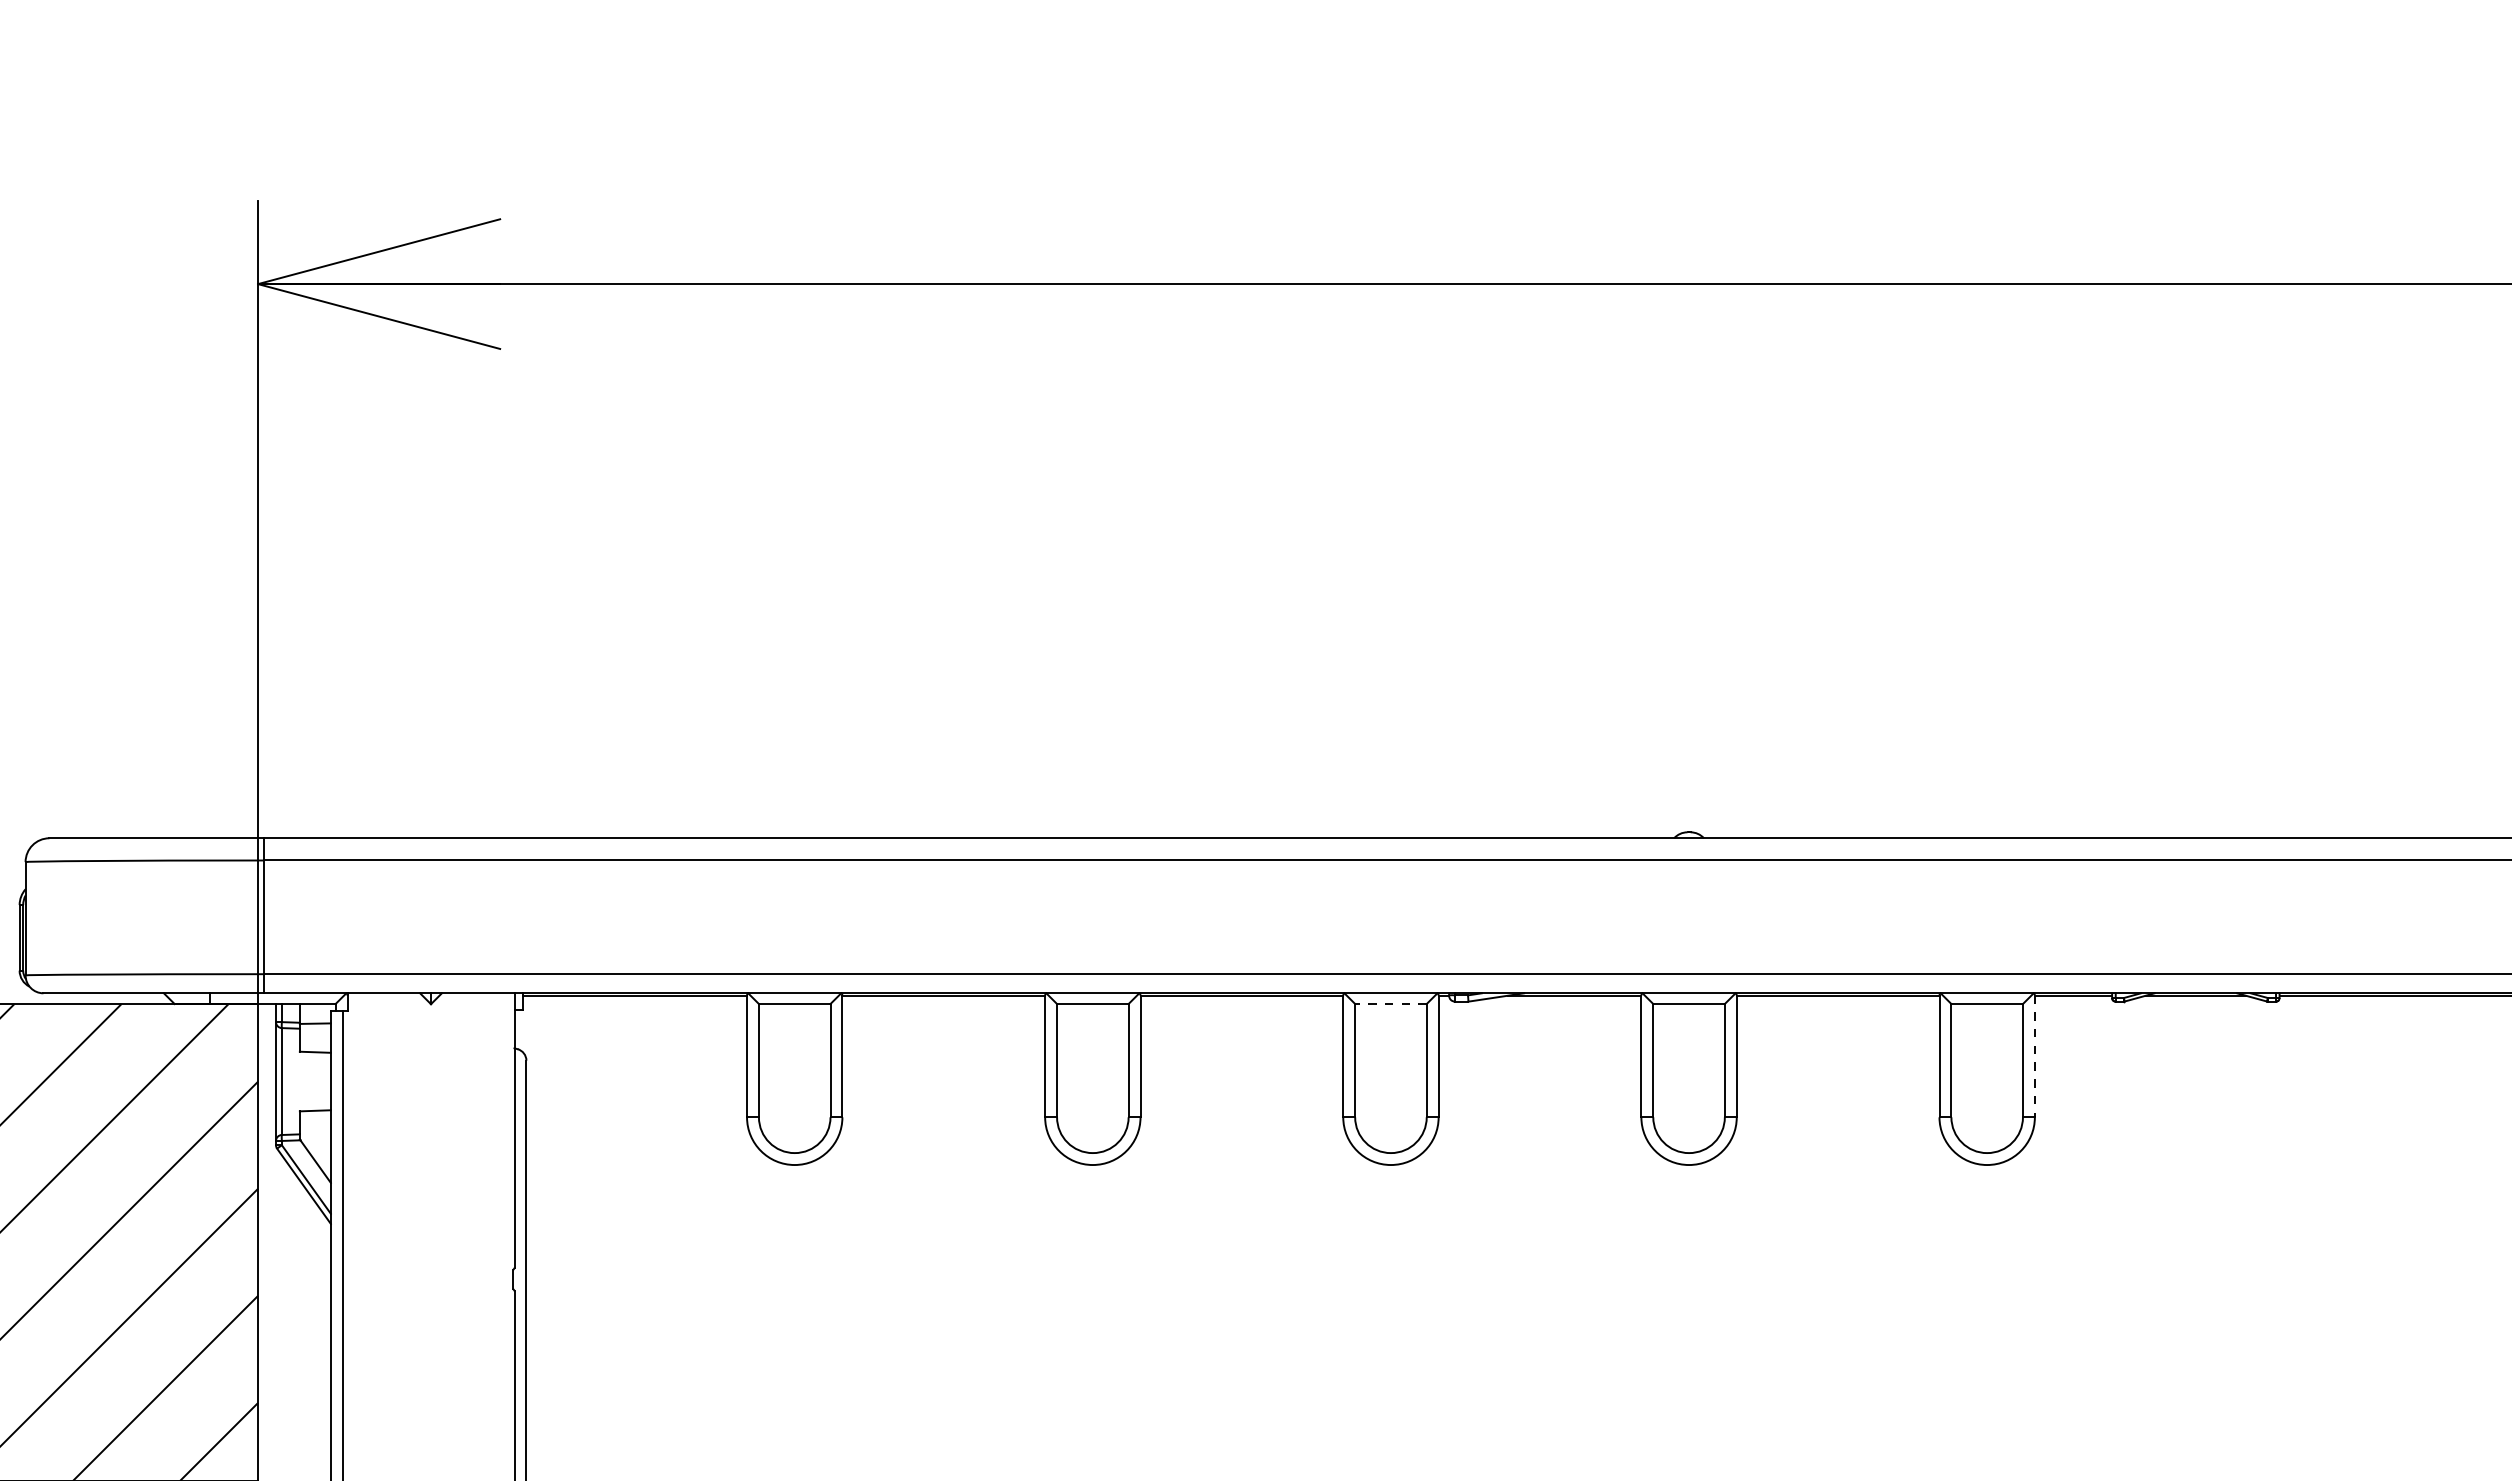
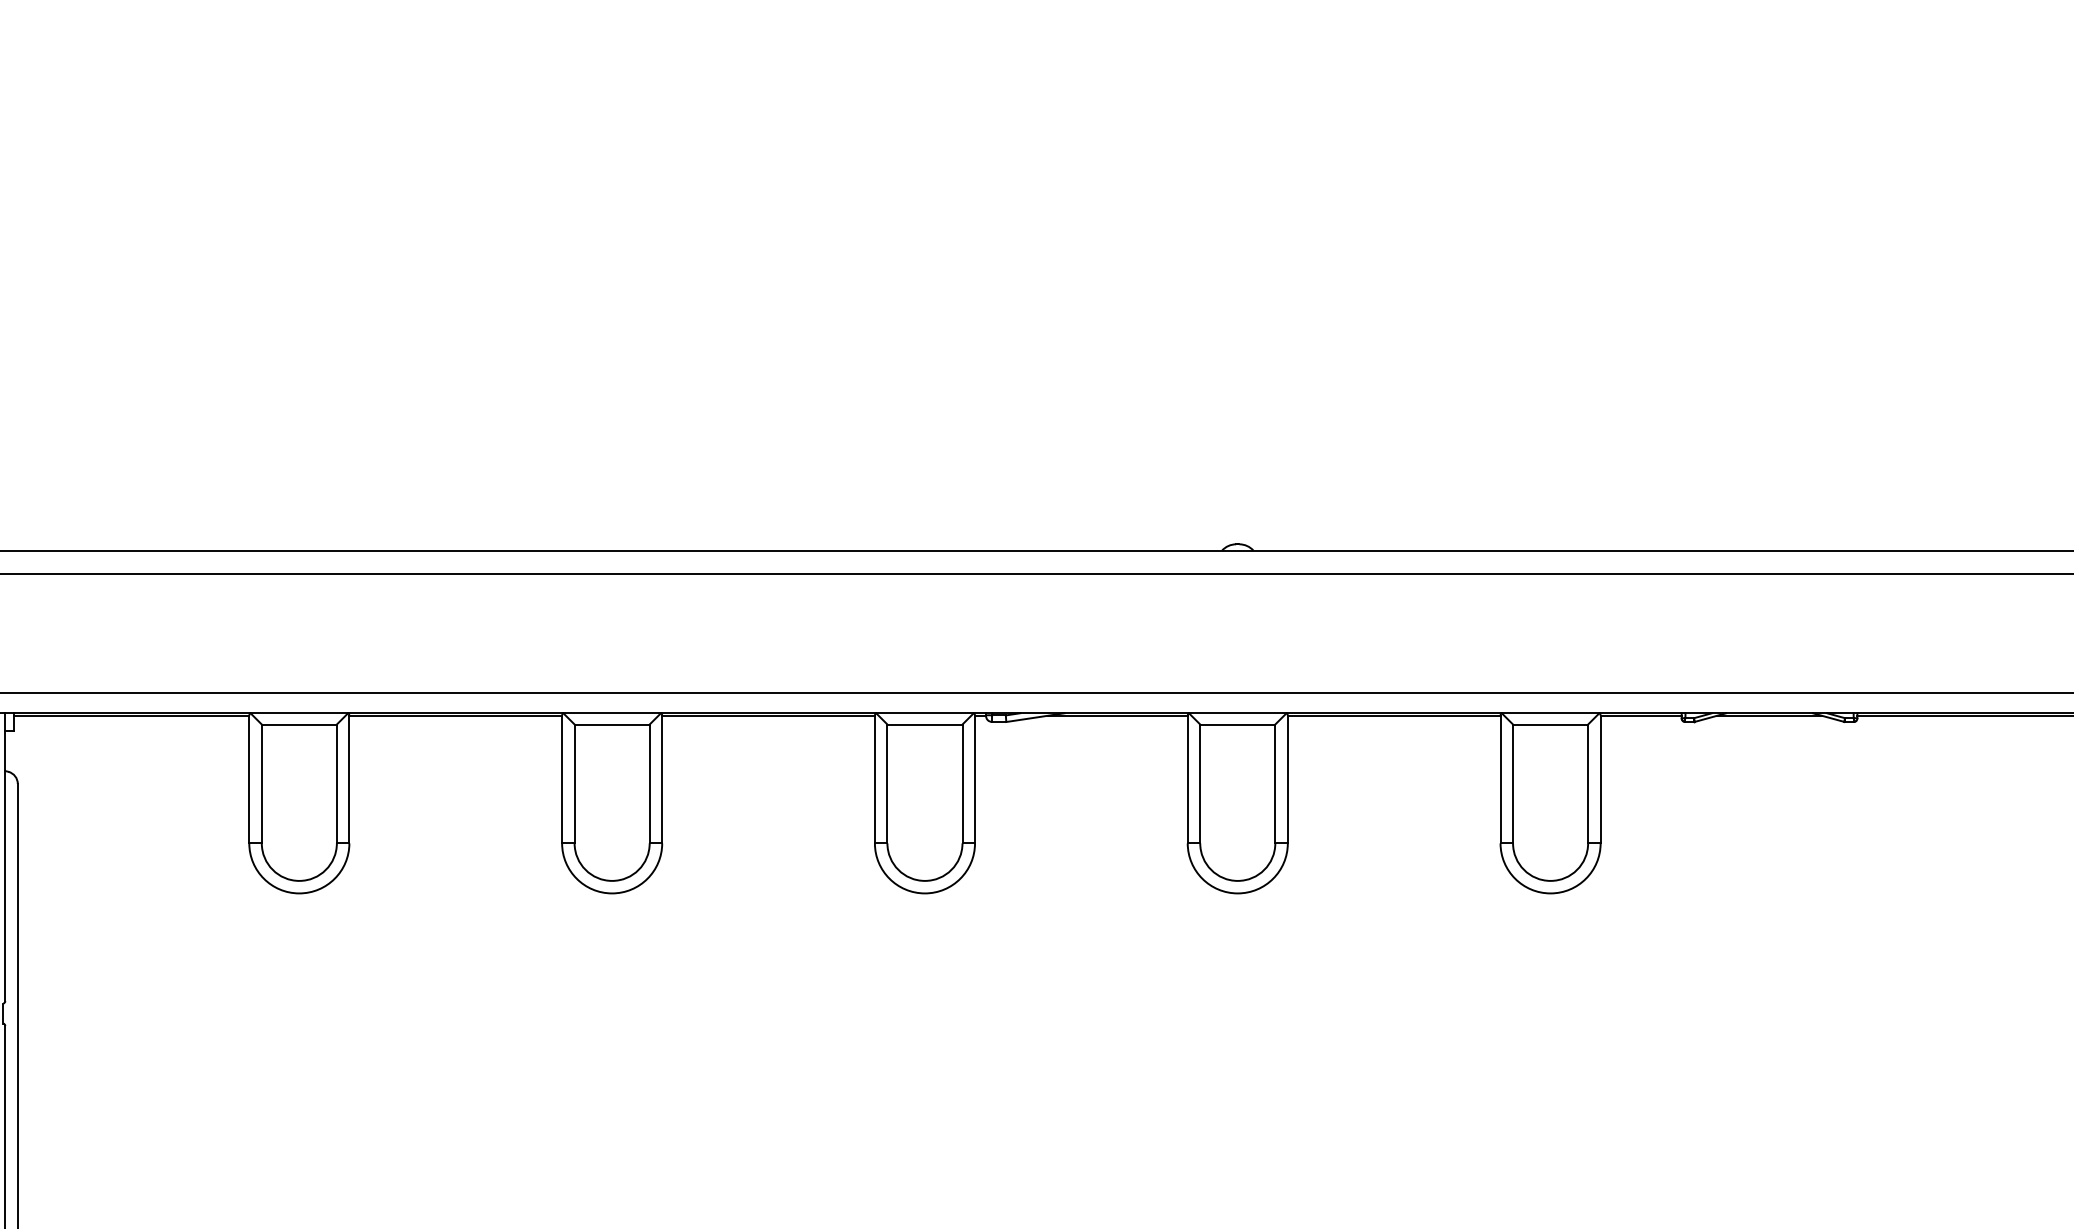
line: (1390, 1004) -> (924, 725), dashed -> solid
line: (2034, 1056) -> (1600, 779), dashed -> solid

